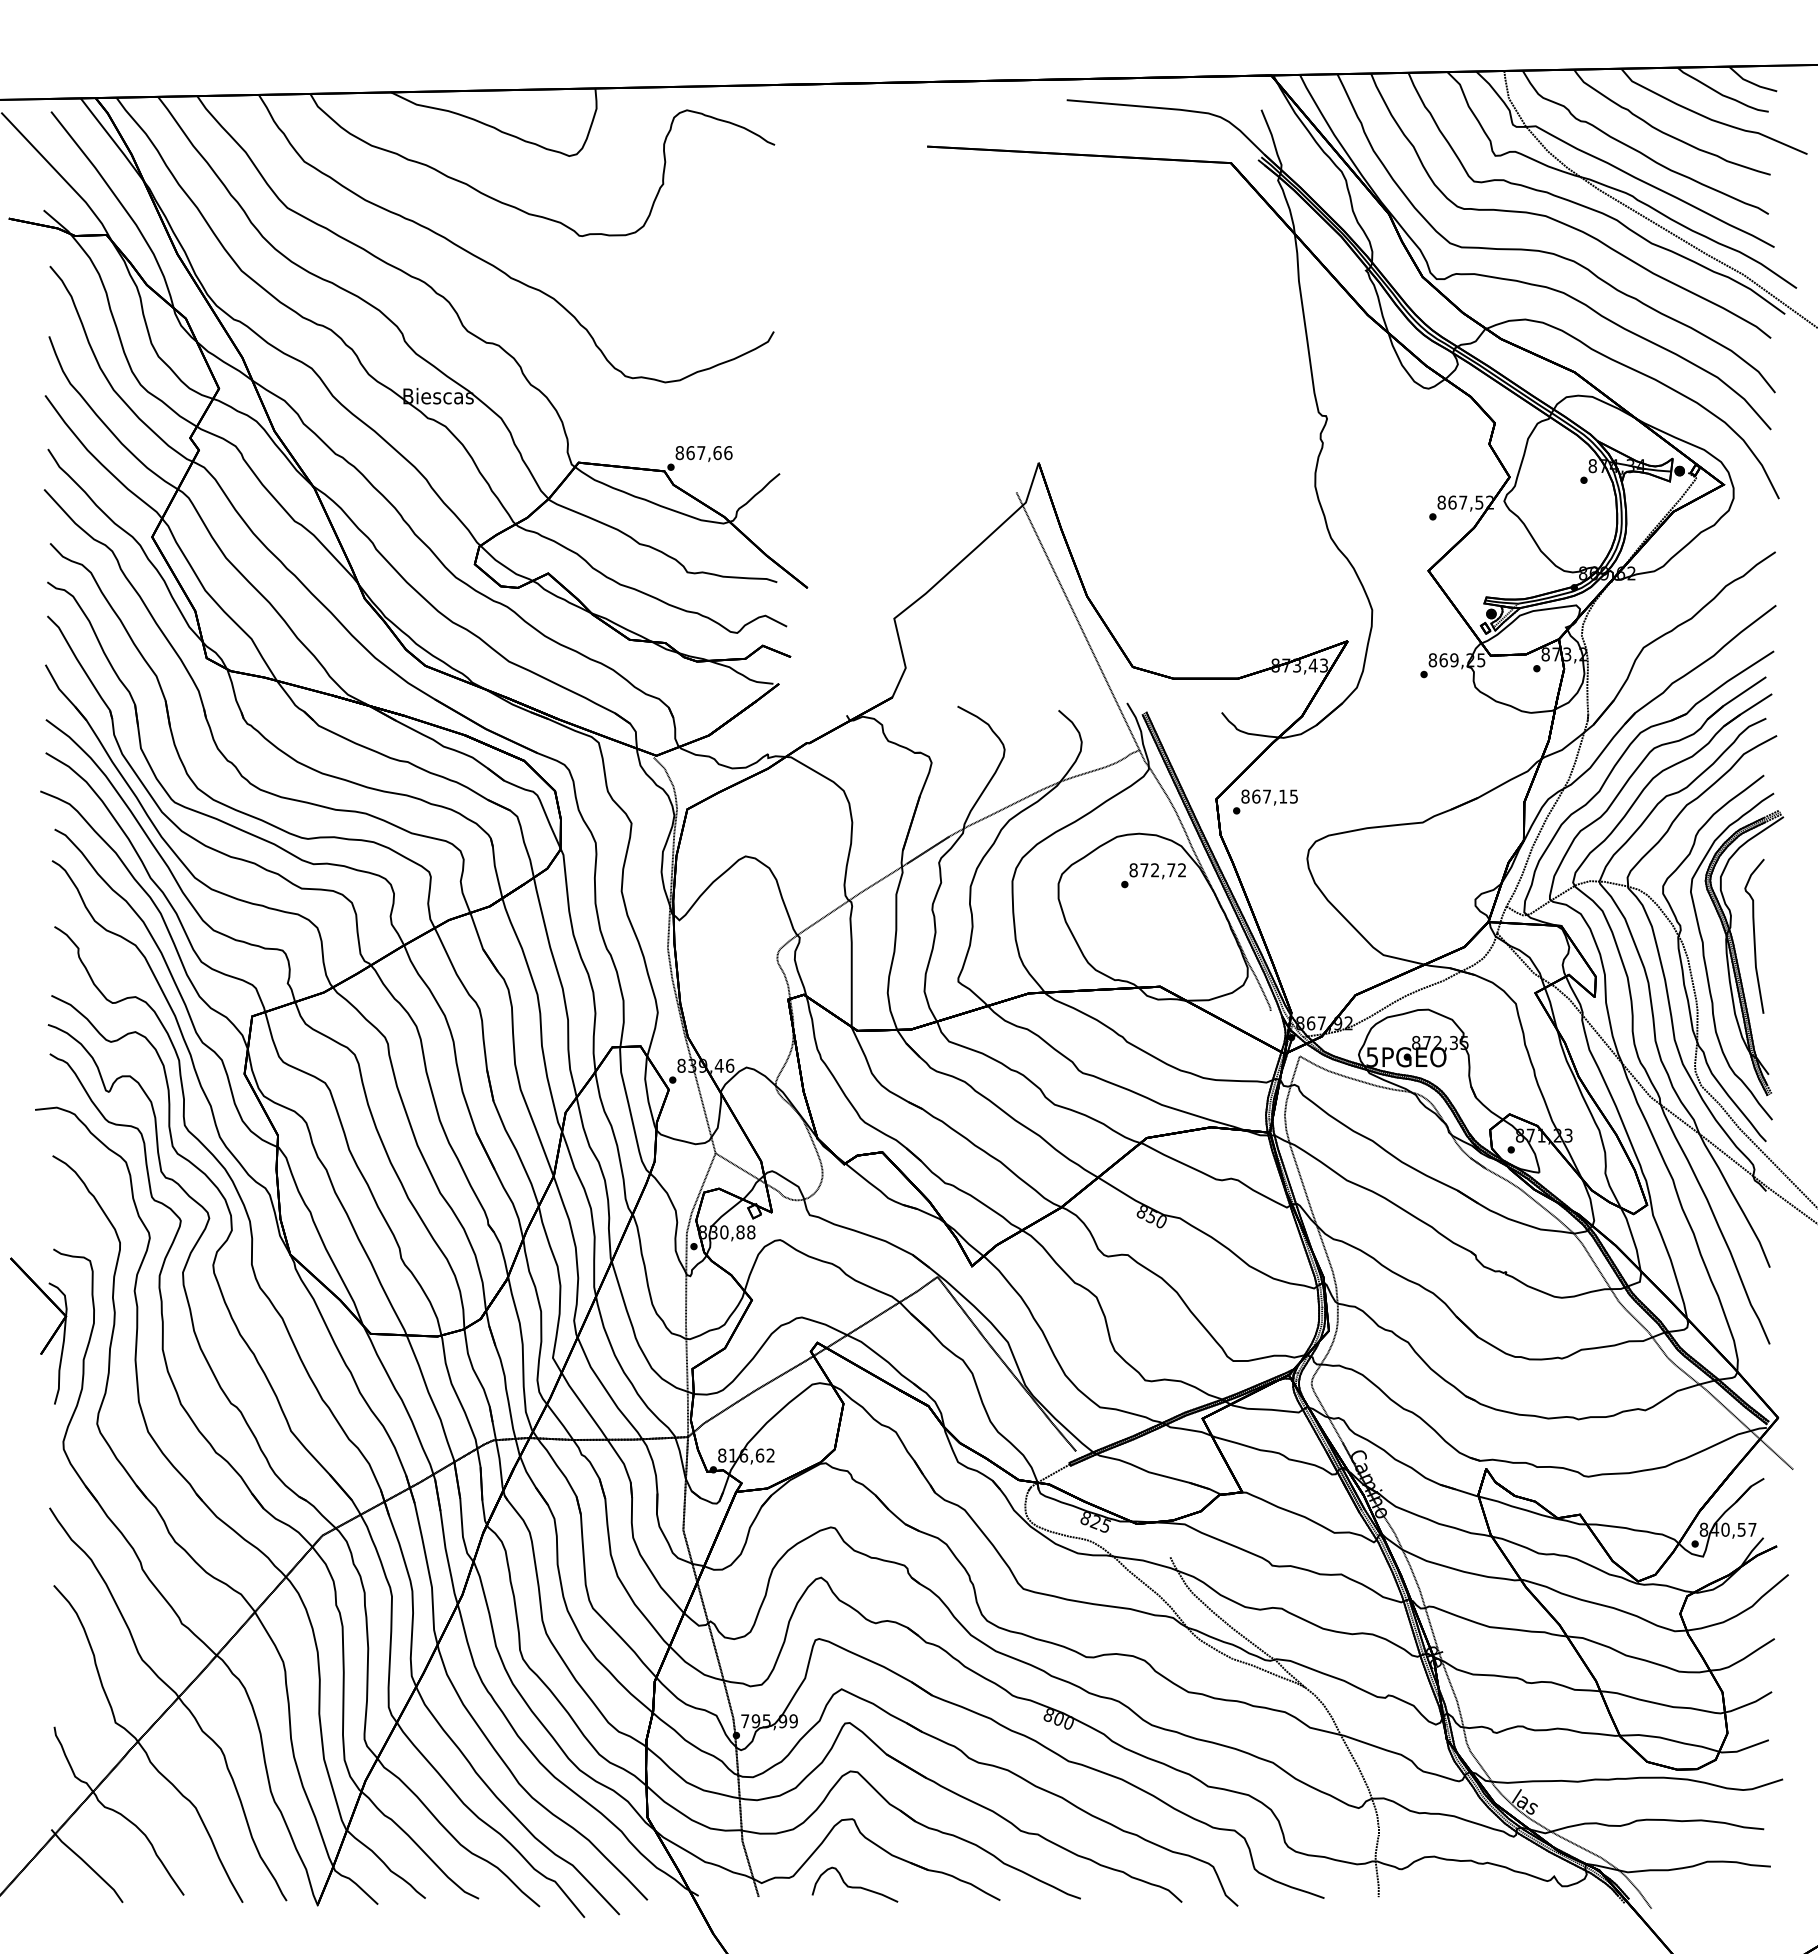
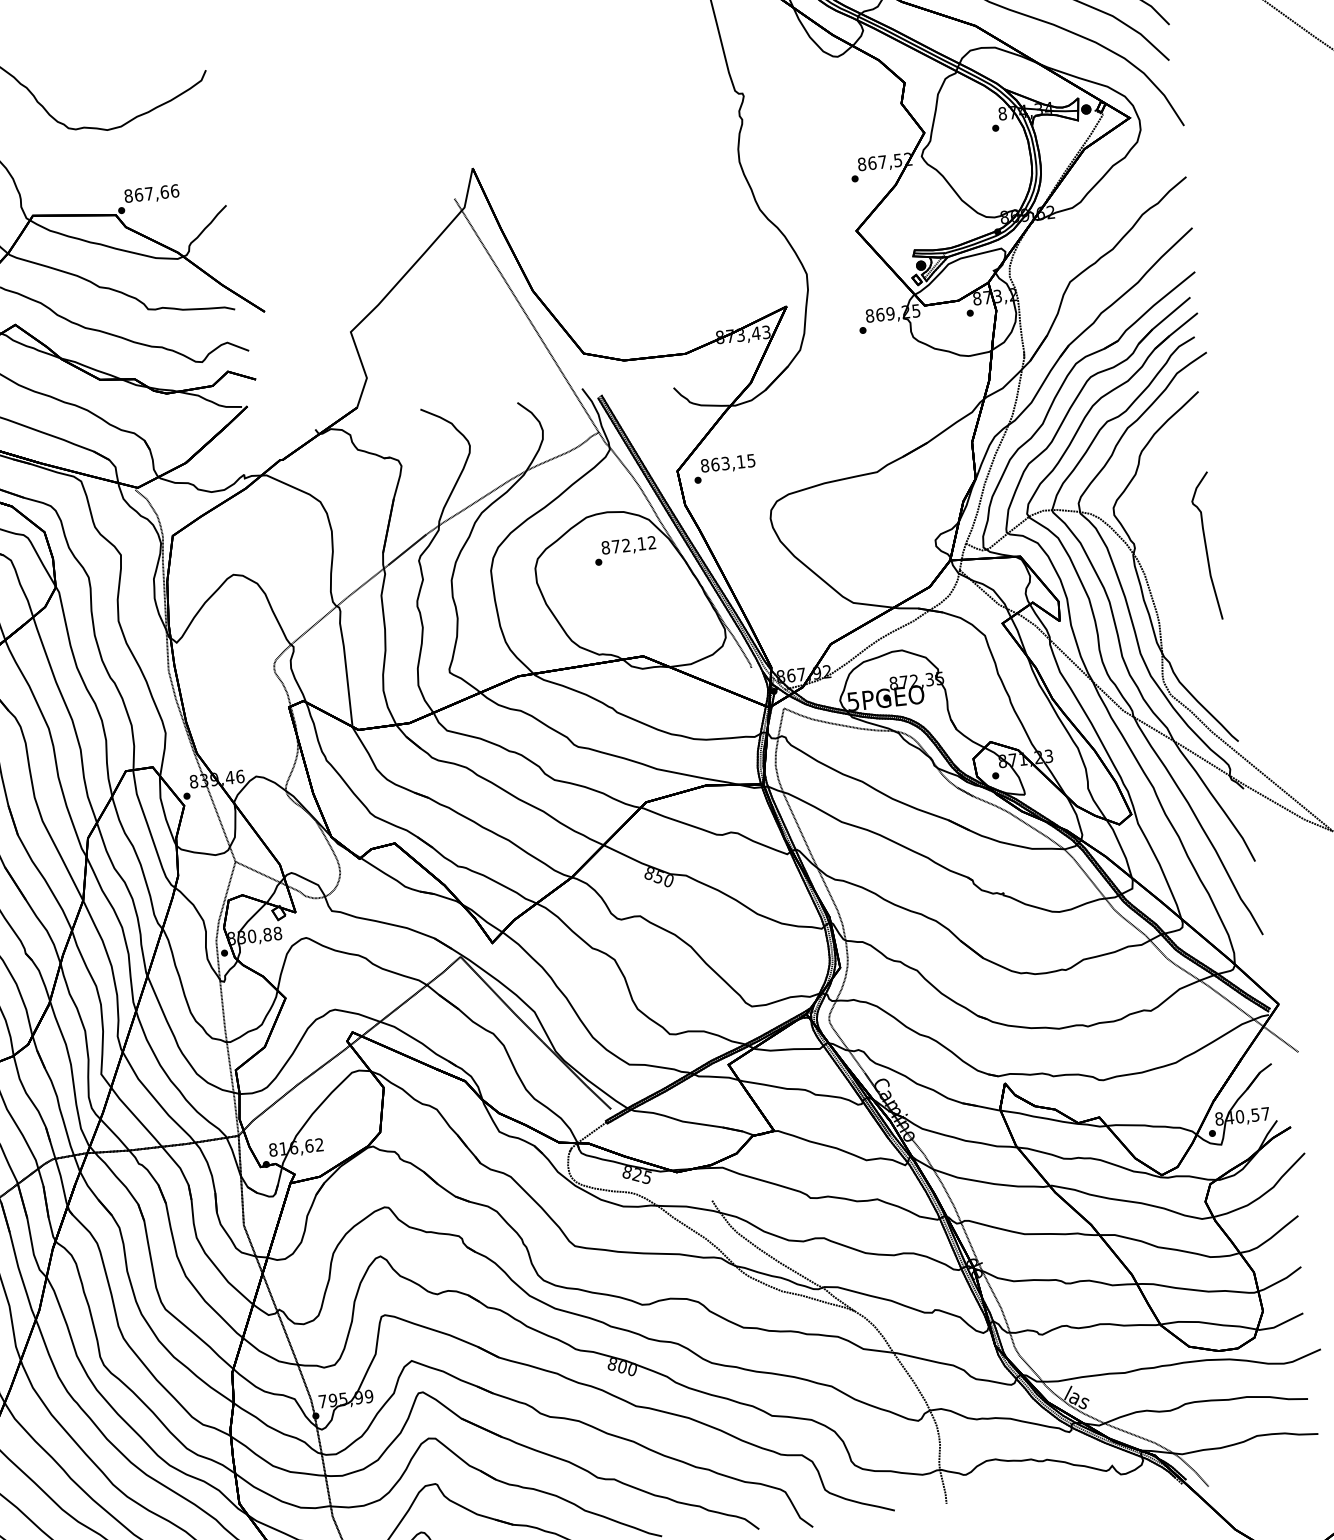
text: (1267, 796) -> (726, 463), 867,15 -> 863,15
text: (1171, 870) -> (641, 544), 872,72 -> 872,12
part: (1737, 956) -> (1191, 567), removed

